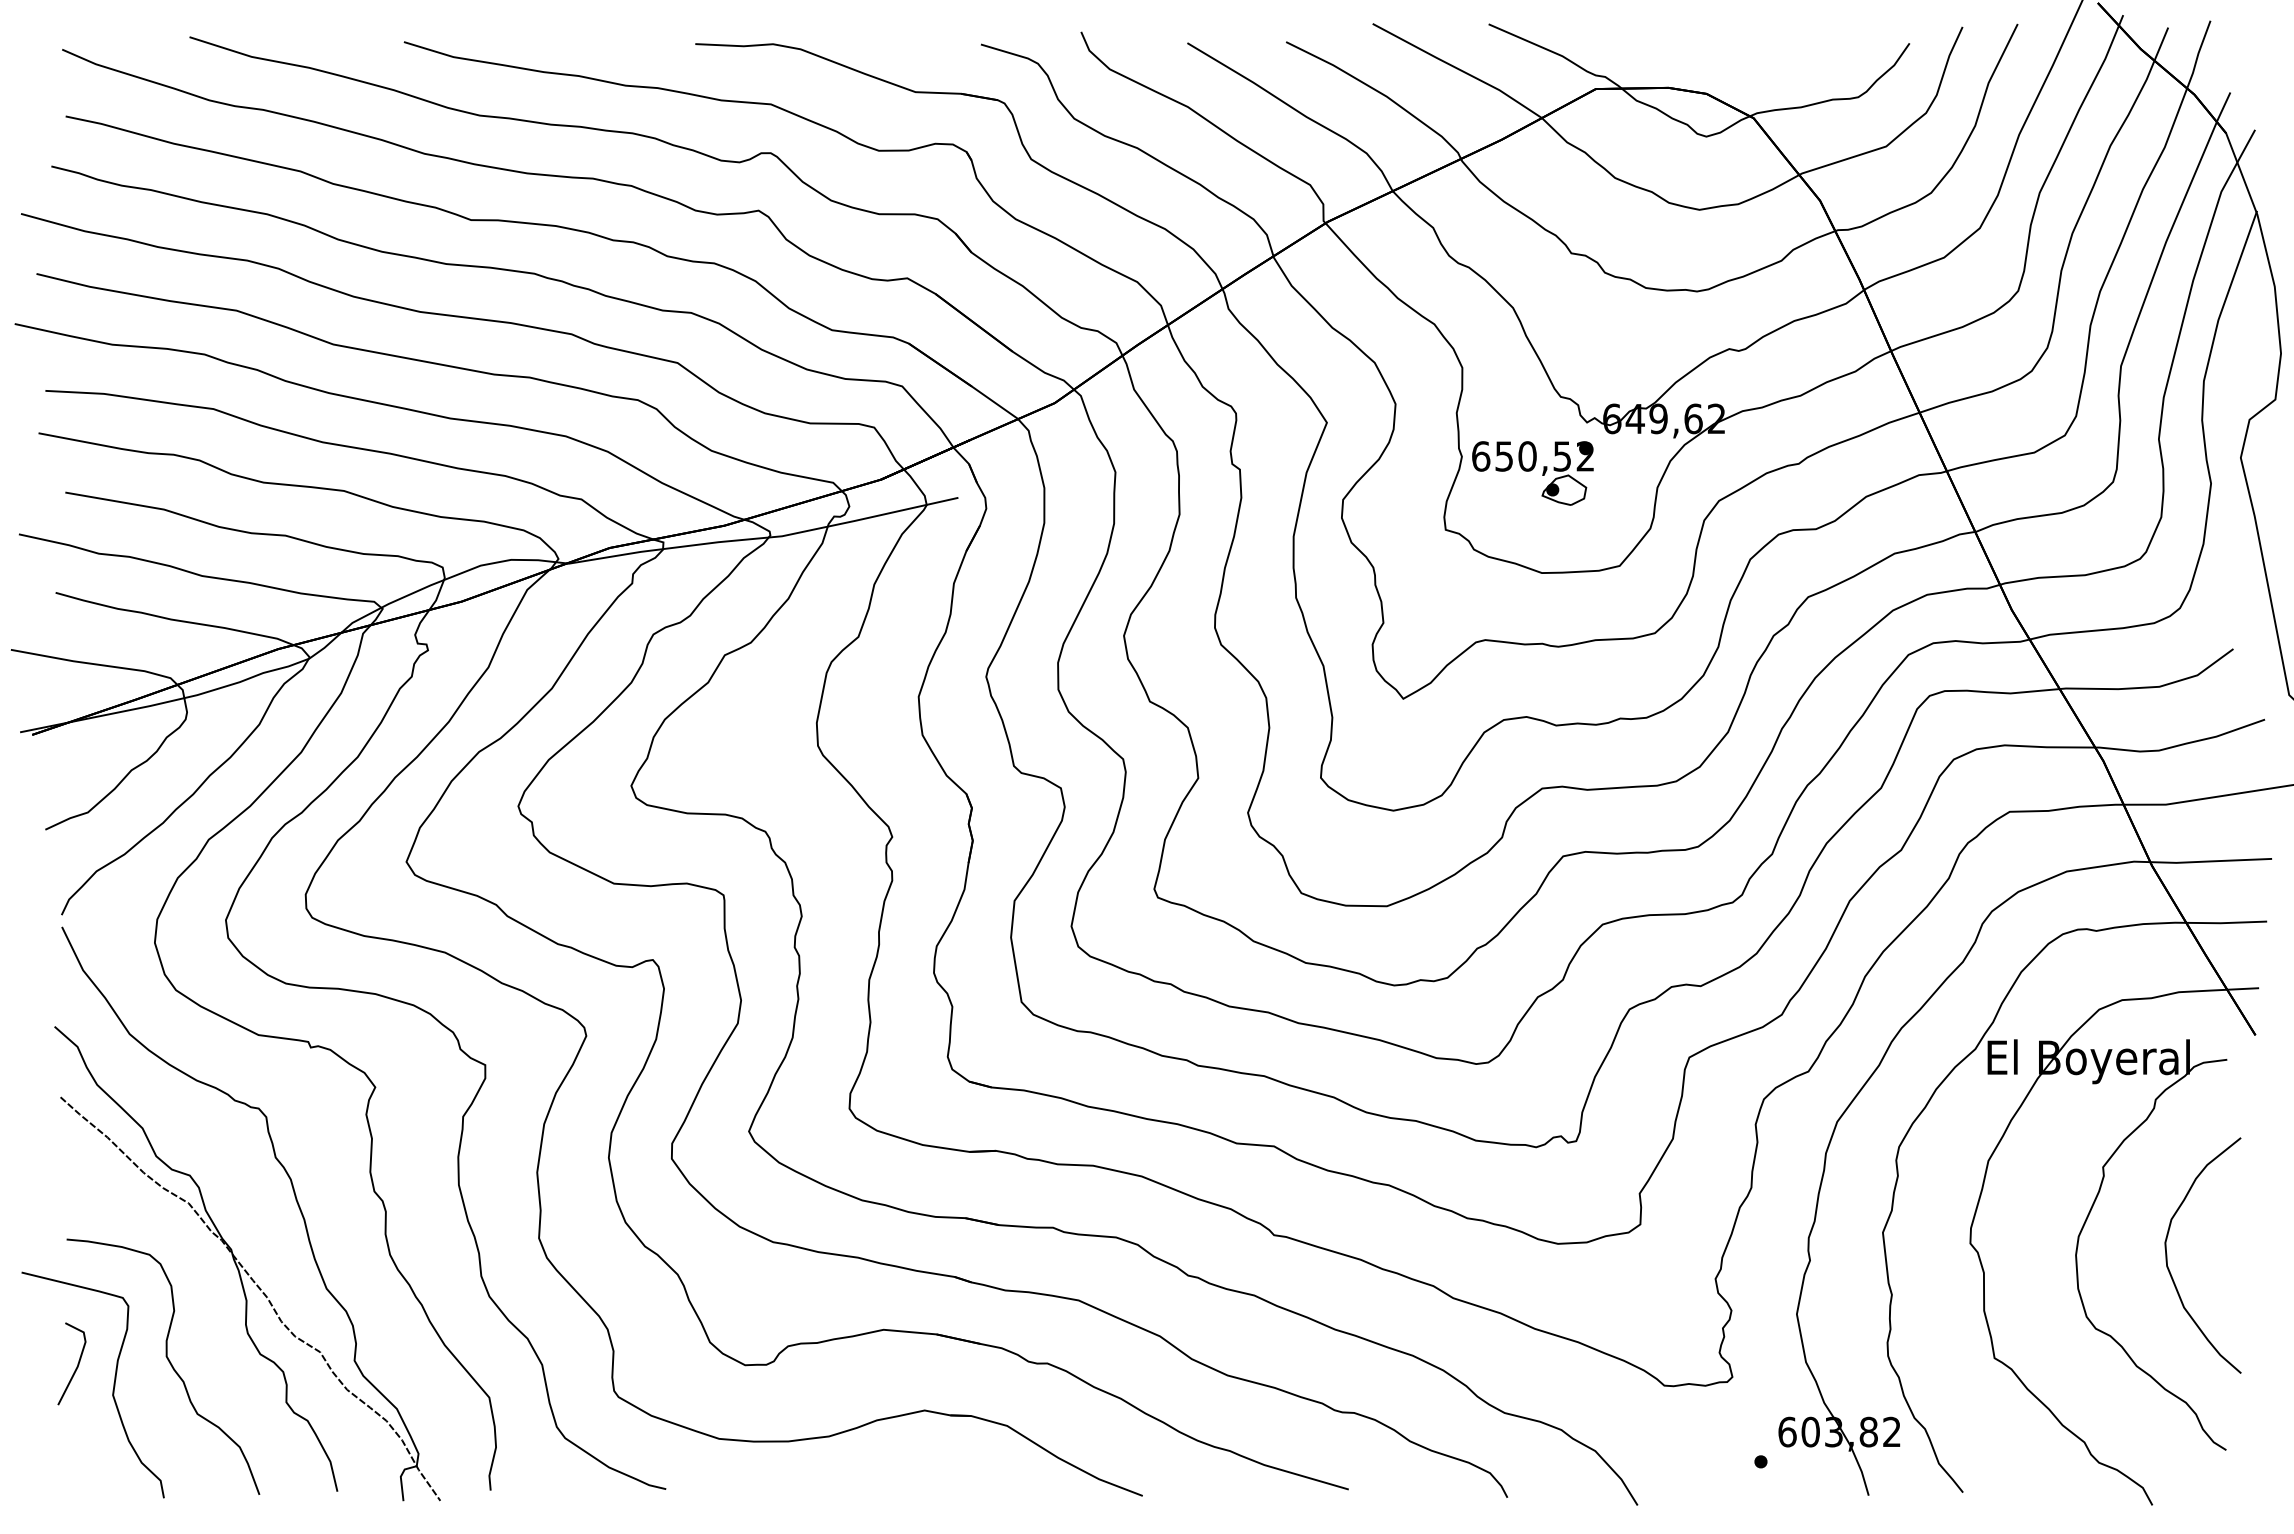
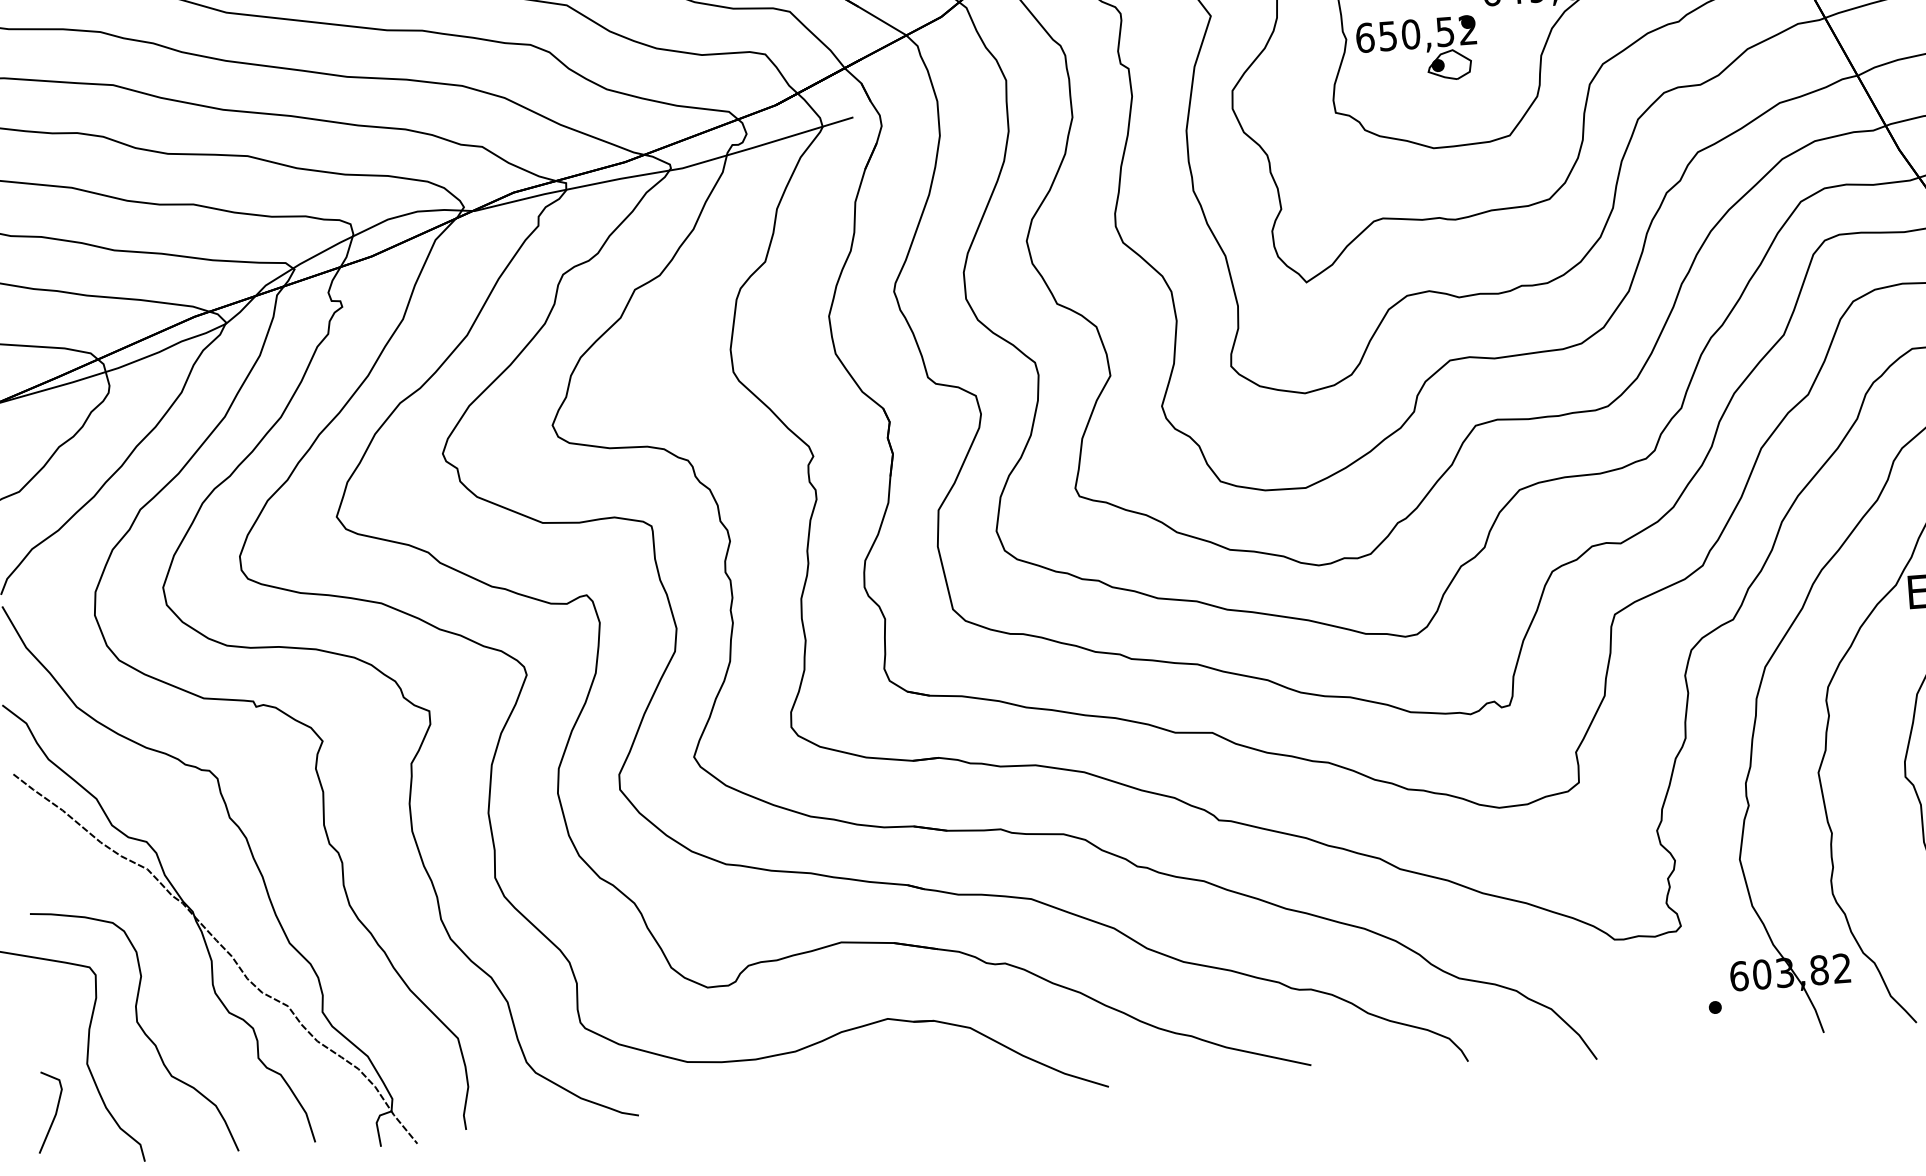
line: (76, 1366) -> (54, 1114), moved

